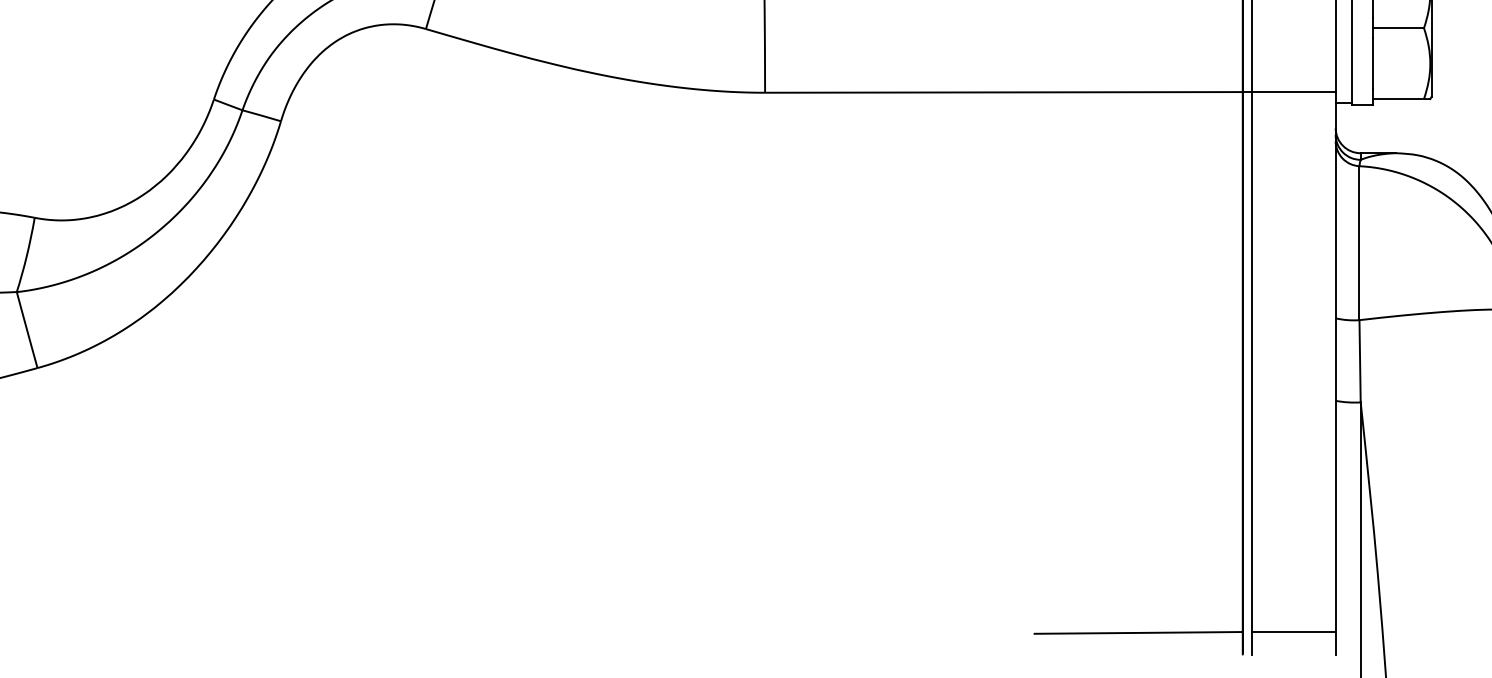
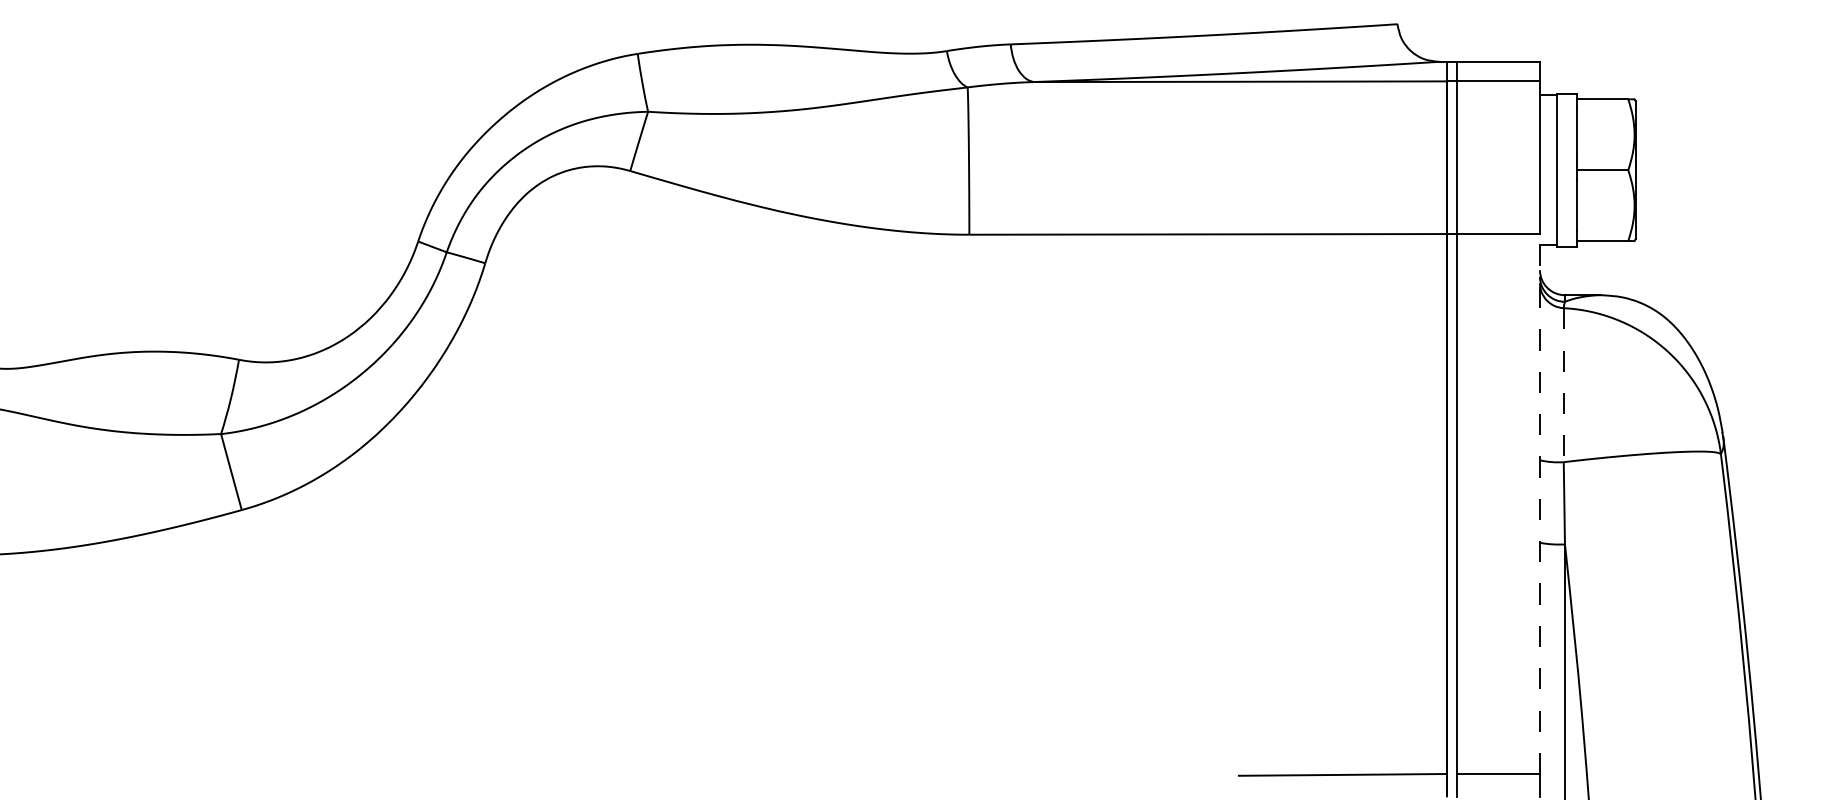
line: (1359, 243) -> (1563, 385), solid -> dashed
line: (1335, 362) -> (1539, 504), solid -> dashed

